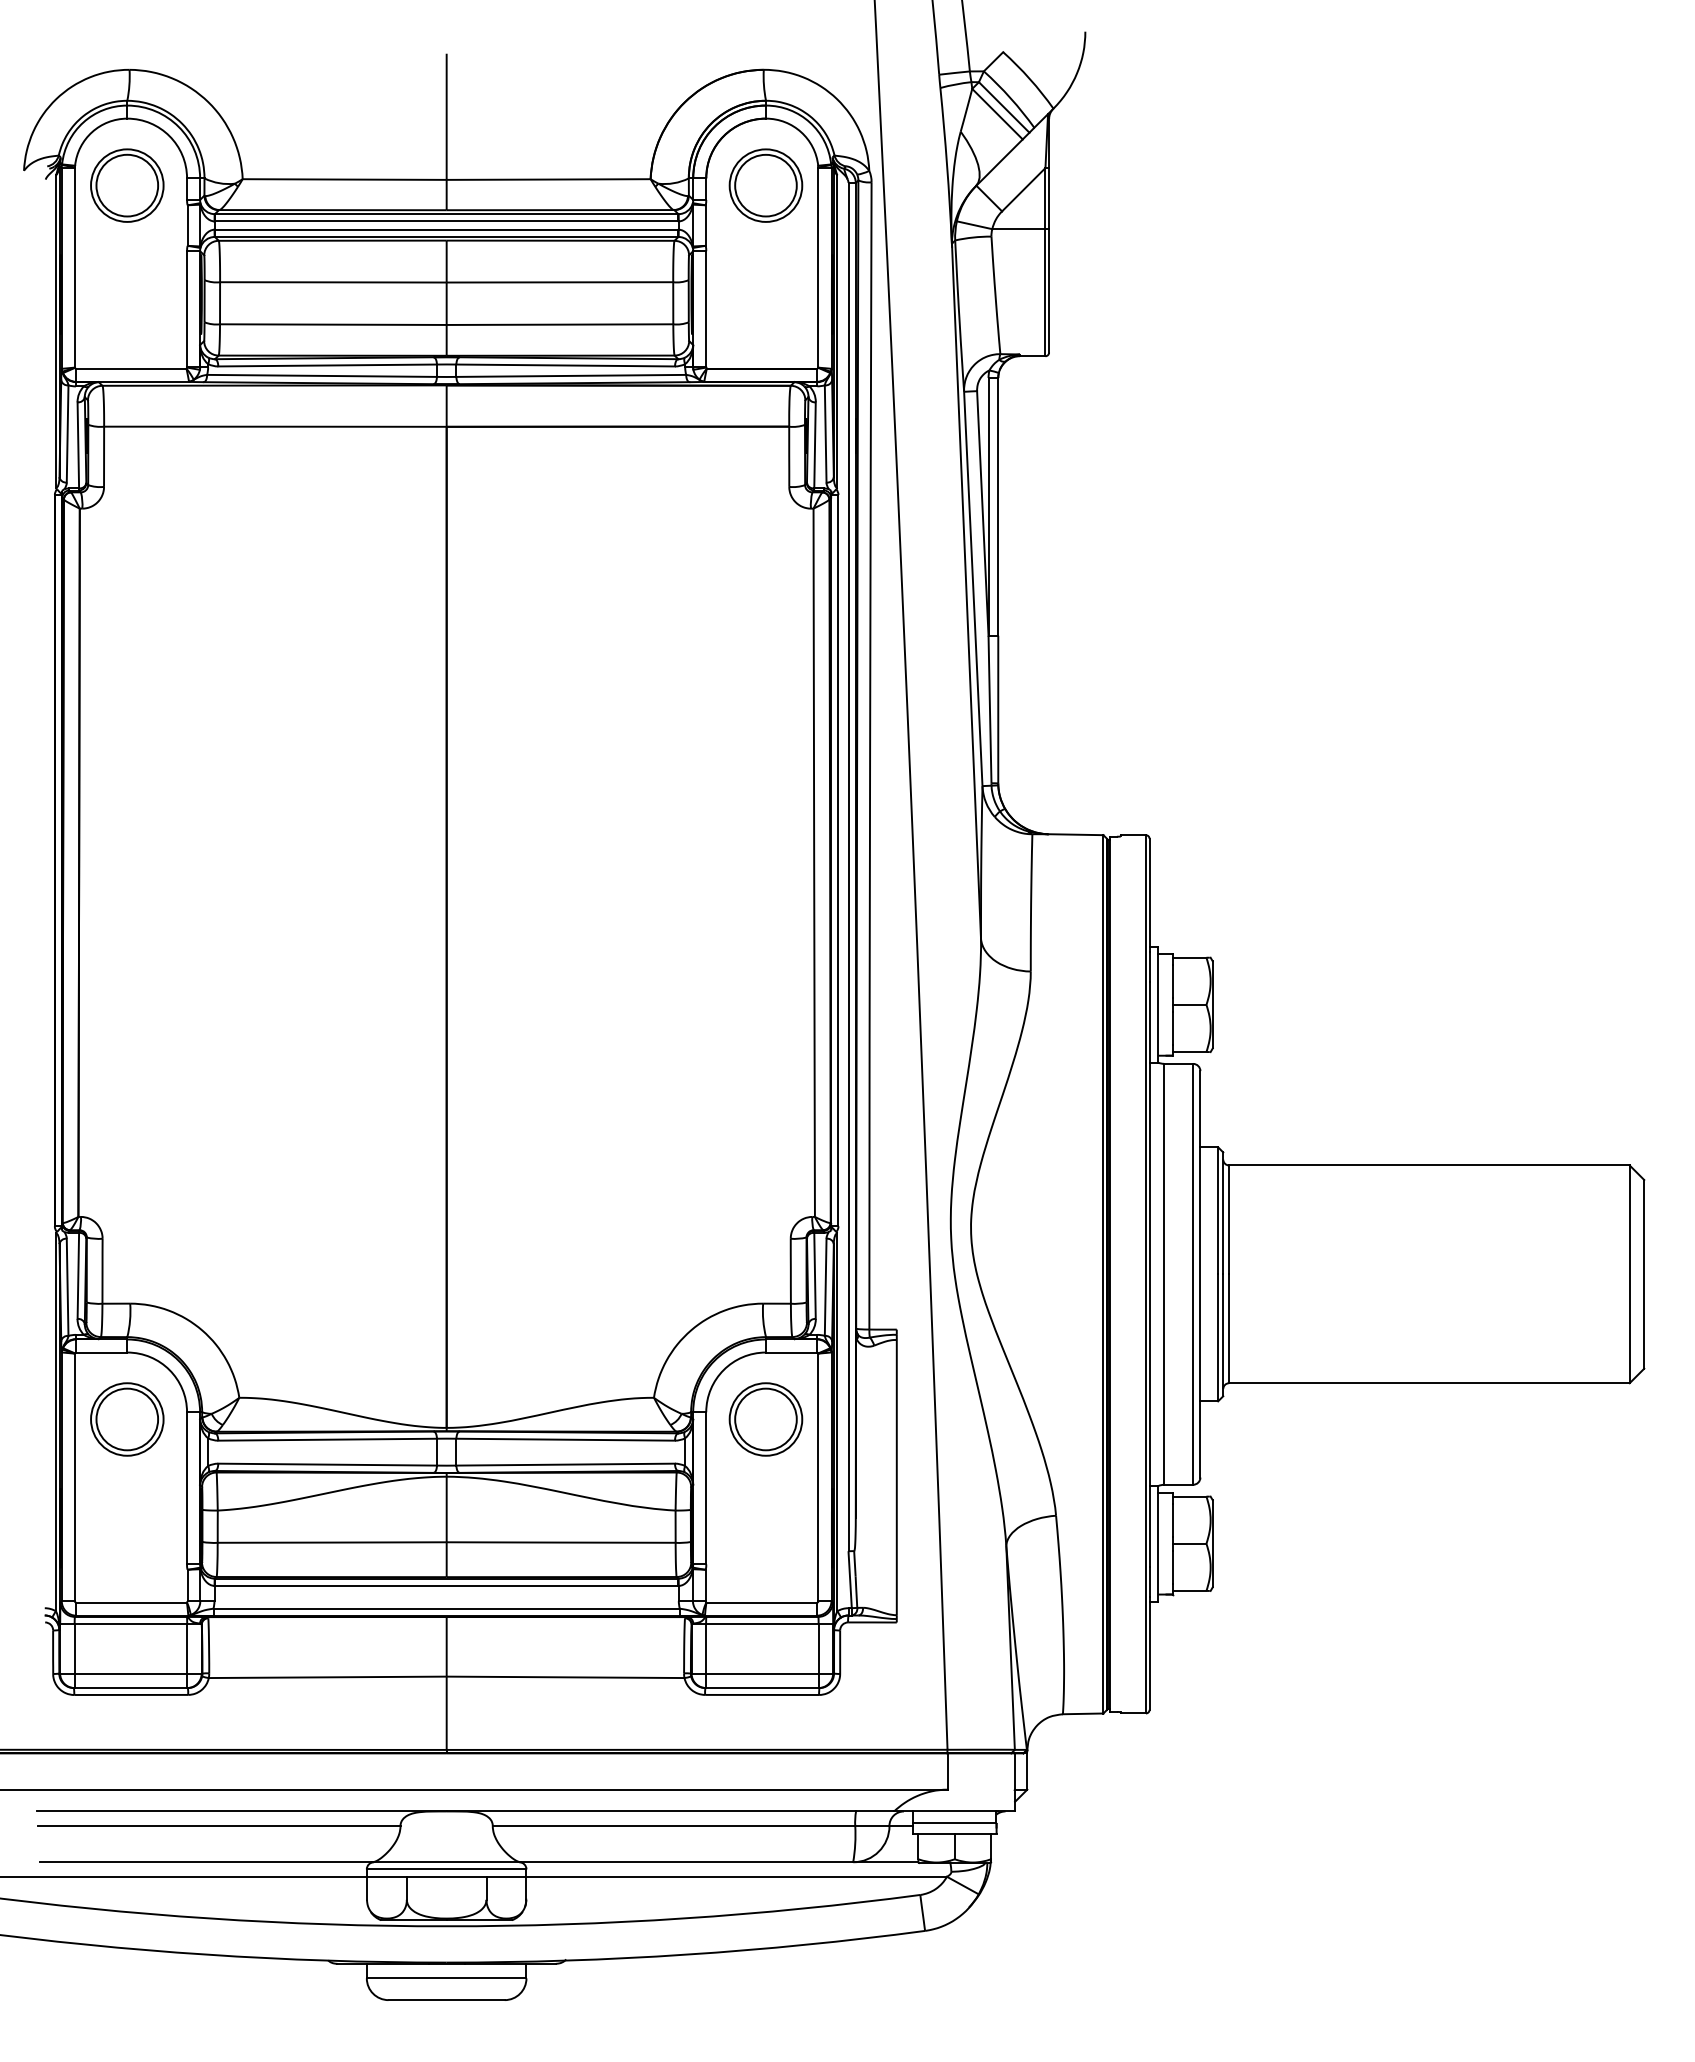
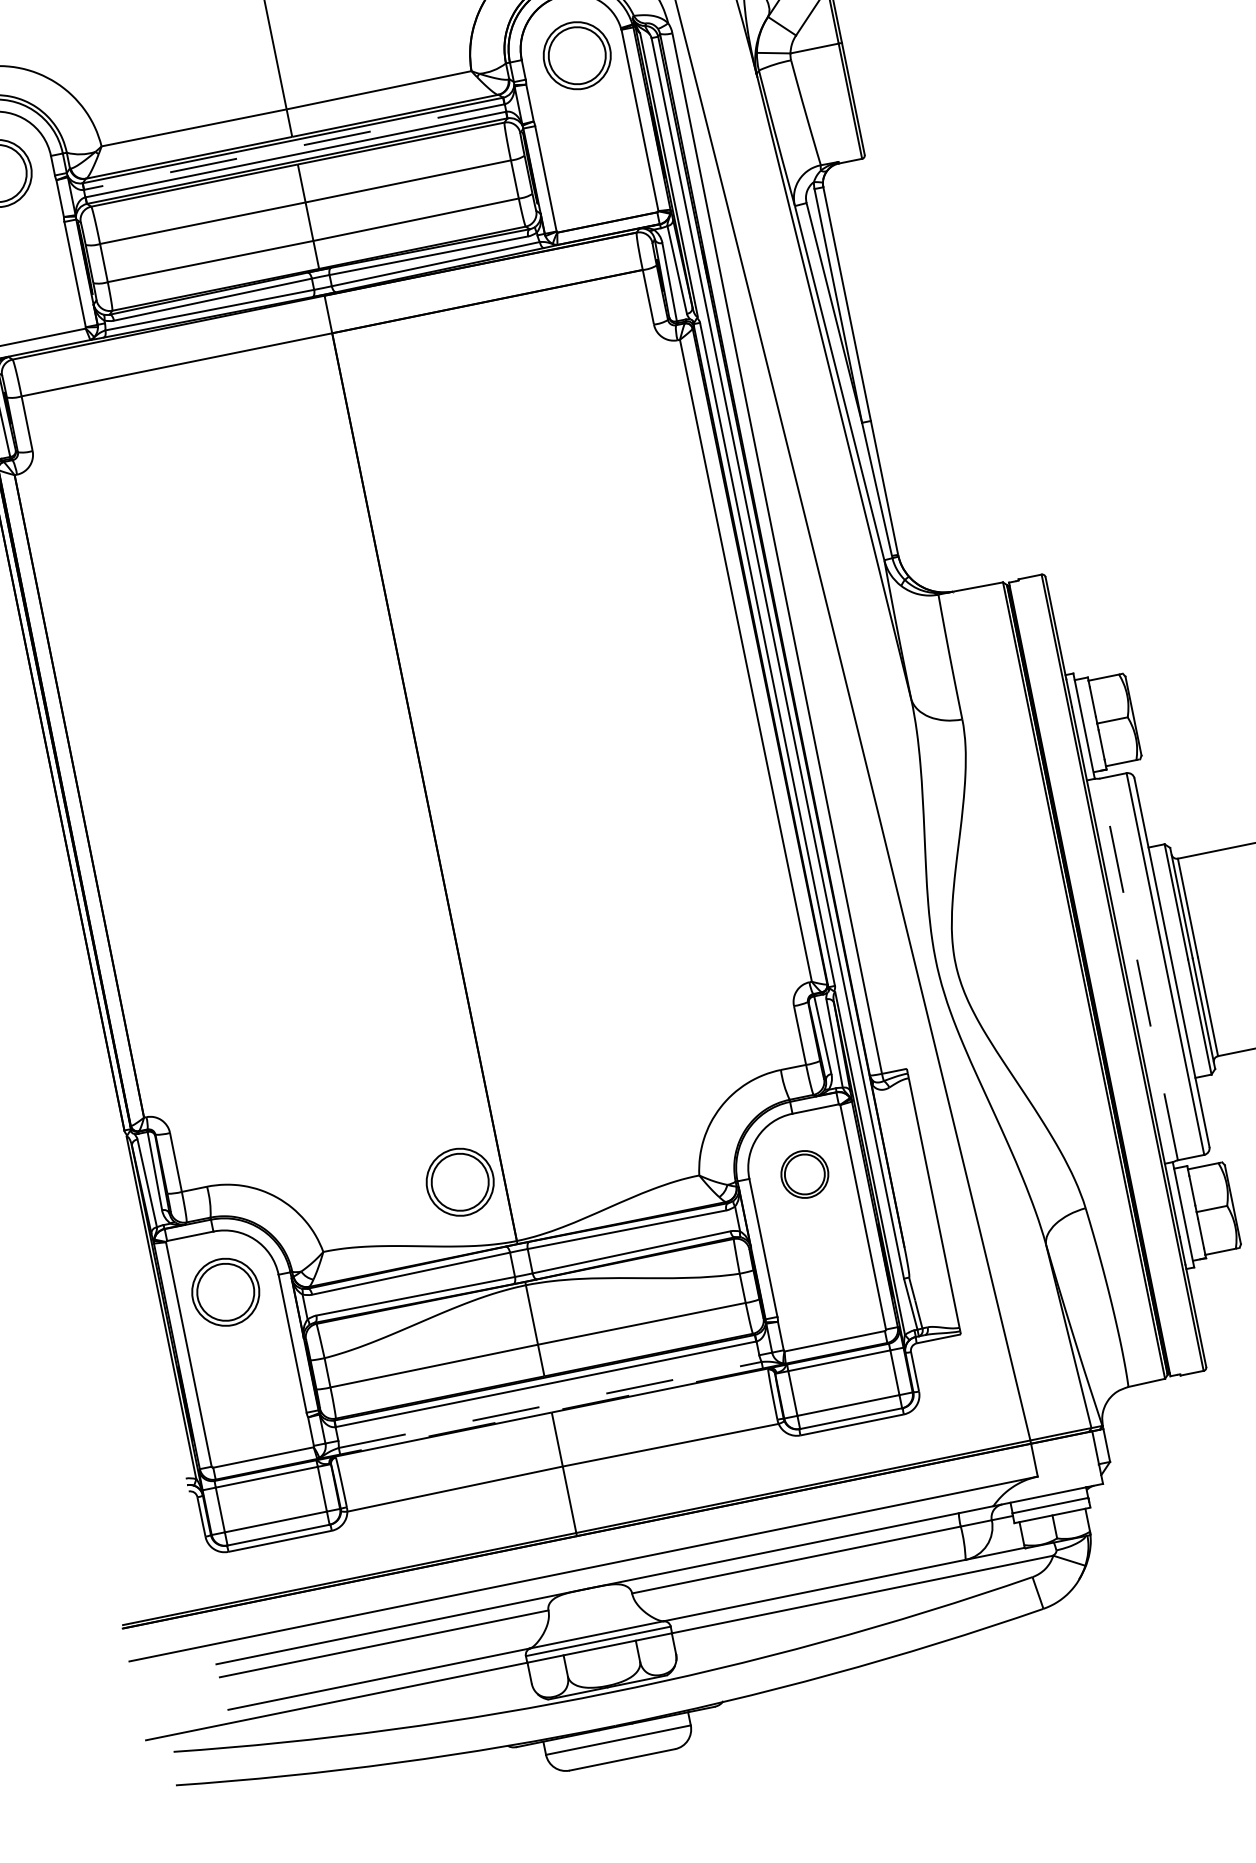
line: (446, 221) -> (294, 147), solid -> dashed
line: (1164, 1273) -> (1139, 968), solid -> dashed
part: (399, 1353) -> (460, 1182), added
part: (765, 1419) -> (804, 1174), size x0.7
line: (447, 1608) -> (550, 1404), solid -> dashed
line: (446, 1615) -> (551, 1411), solid -> dashed

